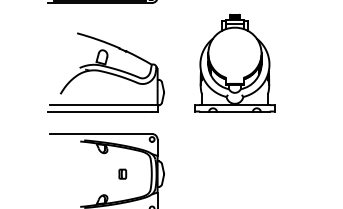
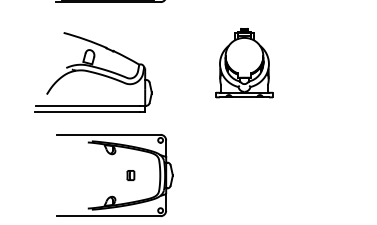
part: (234, 62) -> (244, 62), size x0.7
part: (106, 72) -> (93, 72), moved

